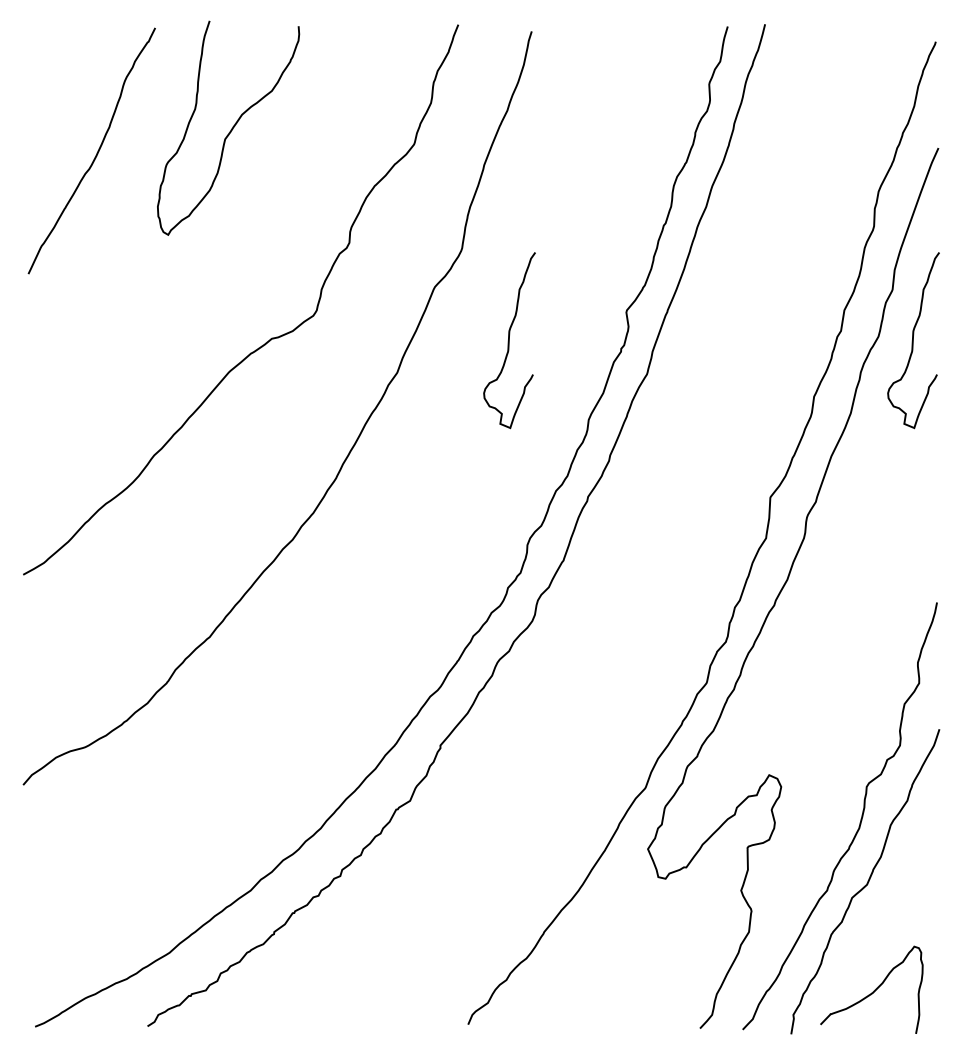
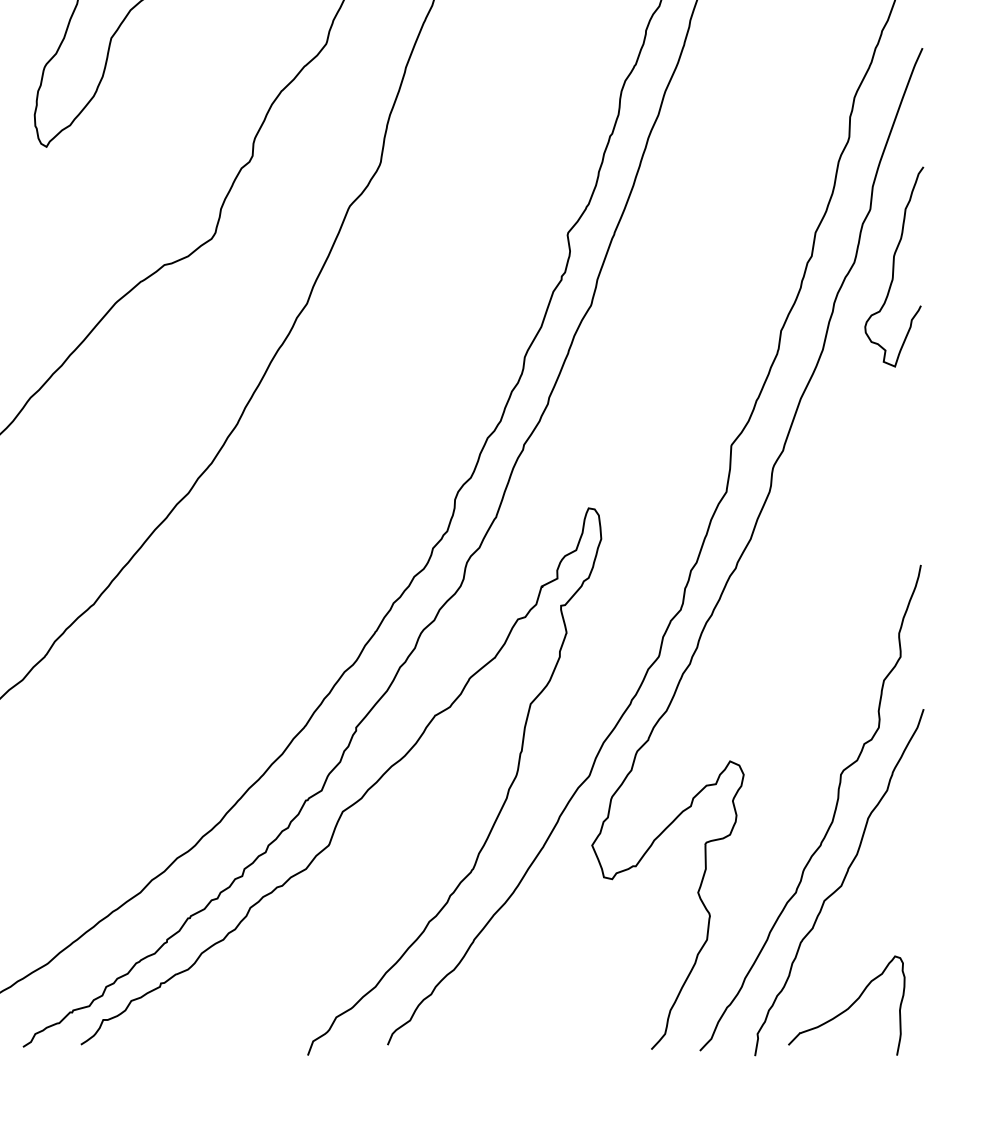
curve: (509, 340) -> (434, 267), removed
curve: (439, 810) -> (355, 801), added

